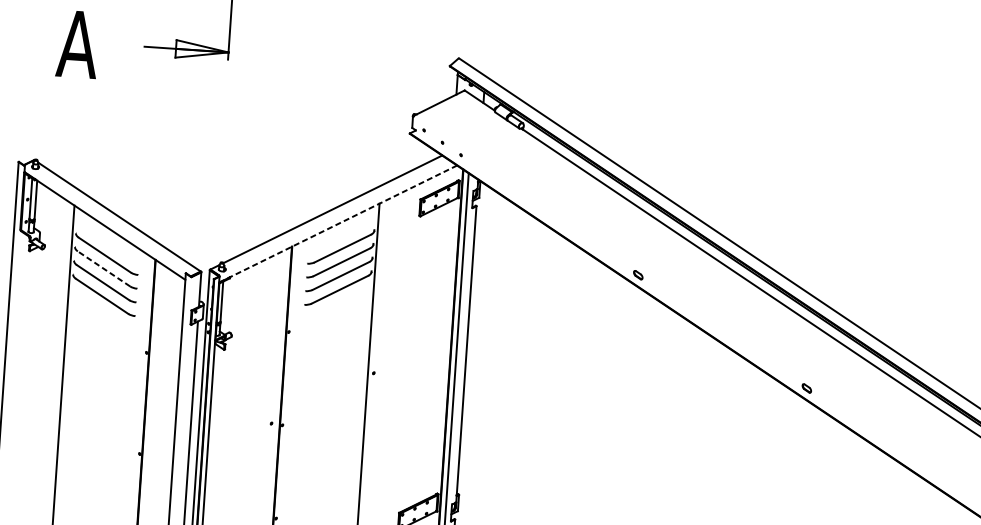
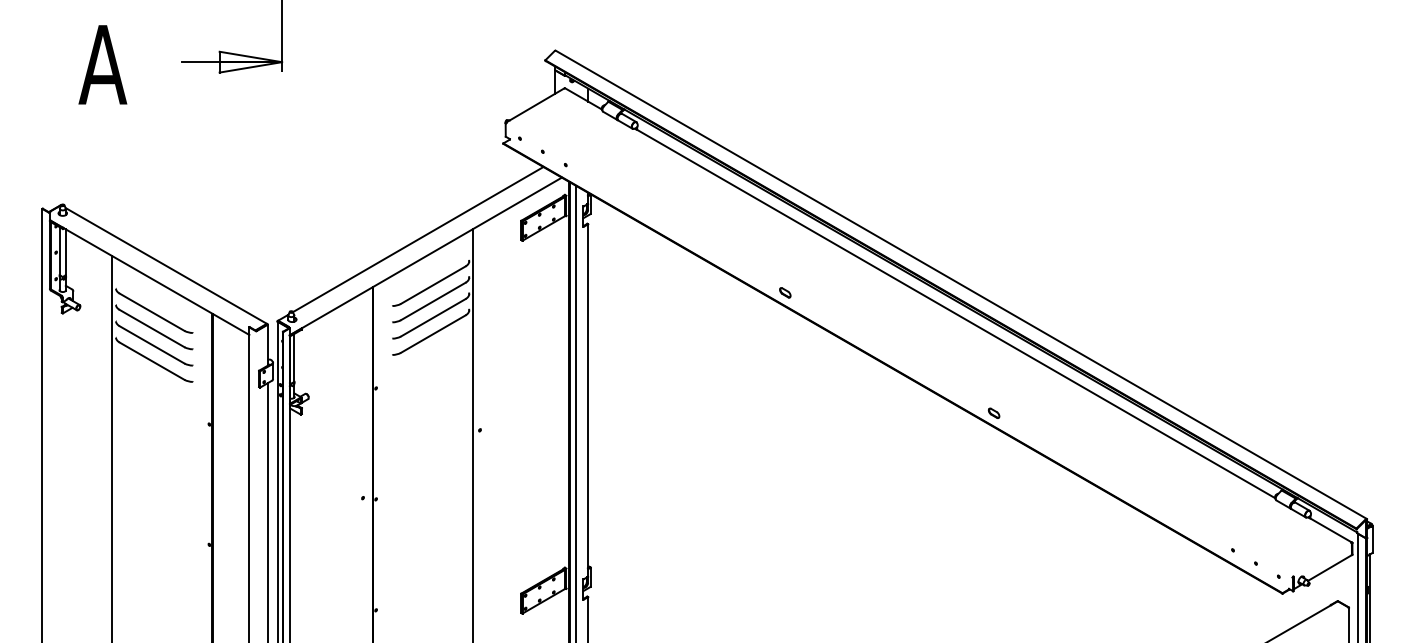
line: (338, 224) -> (426, 256), dashed -> solid
line: (103, 268) -> (151, 328), dashed -> solid

